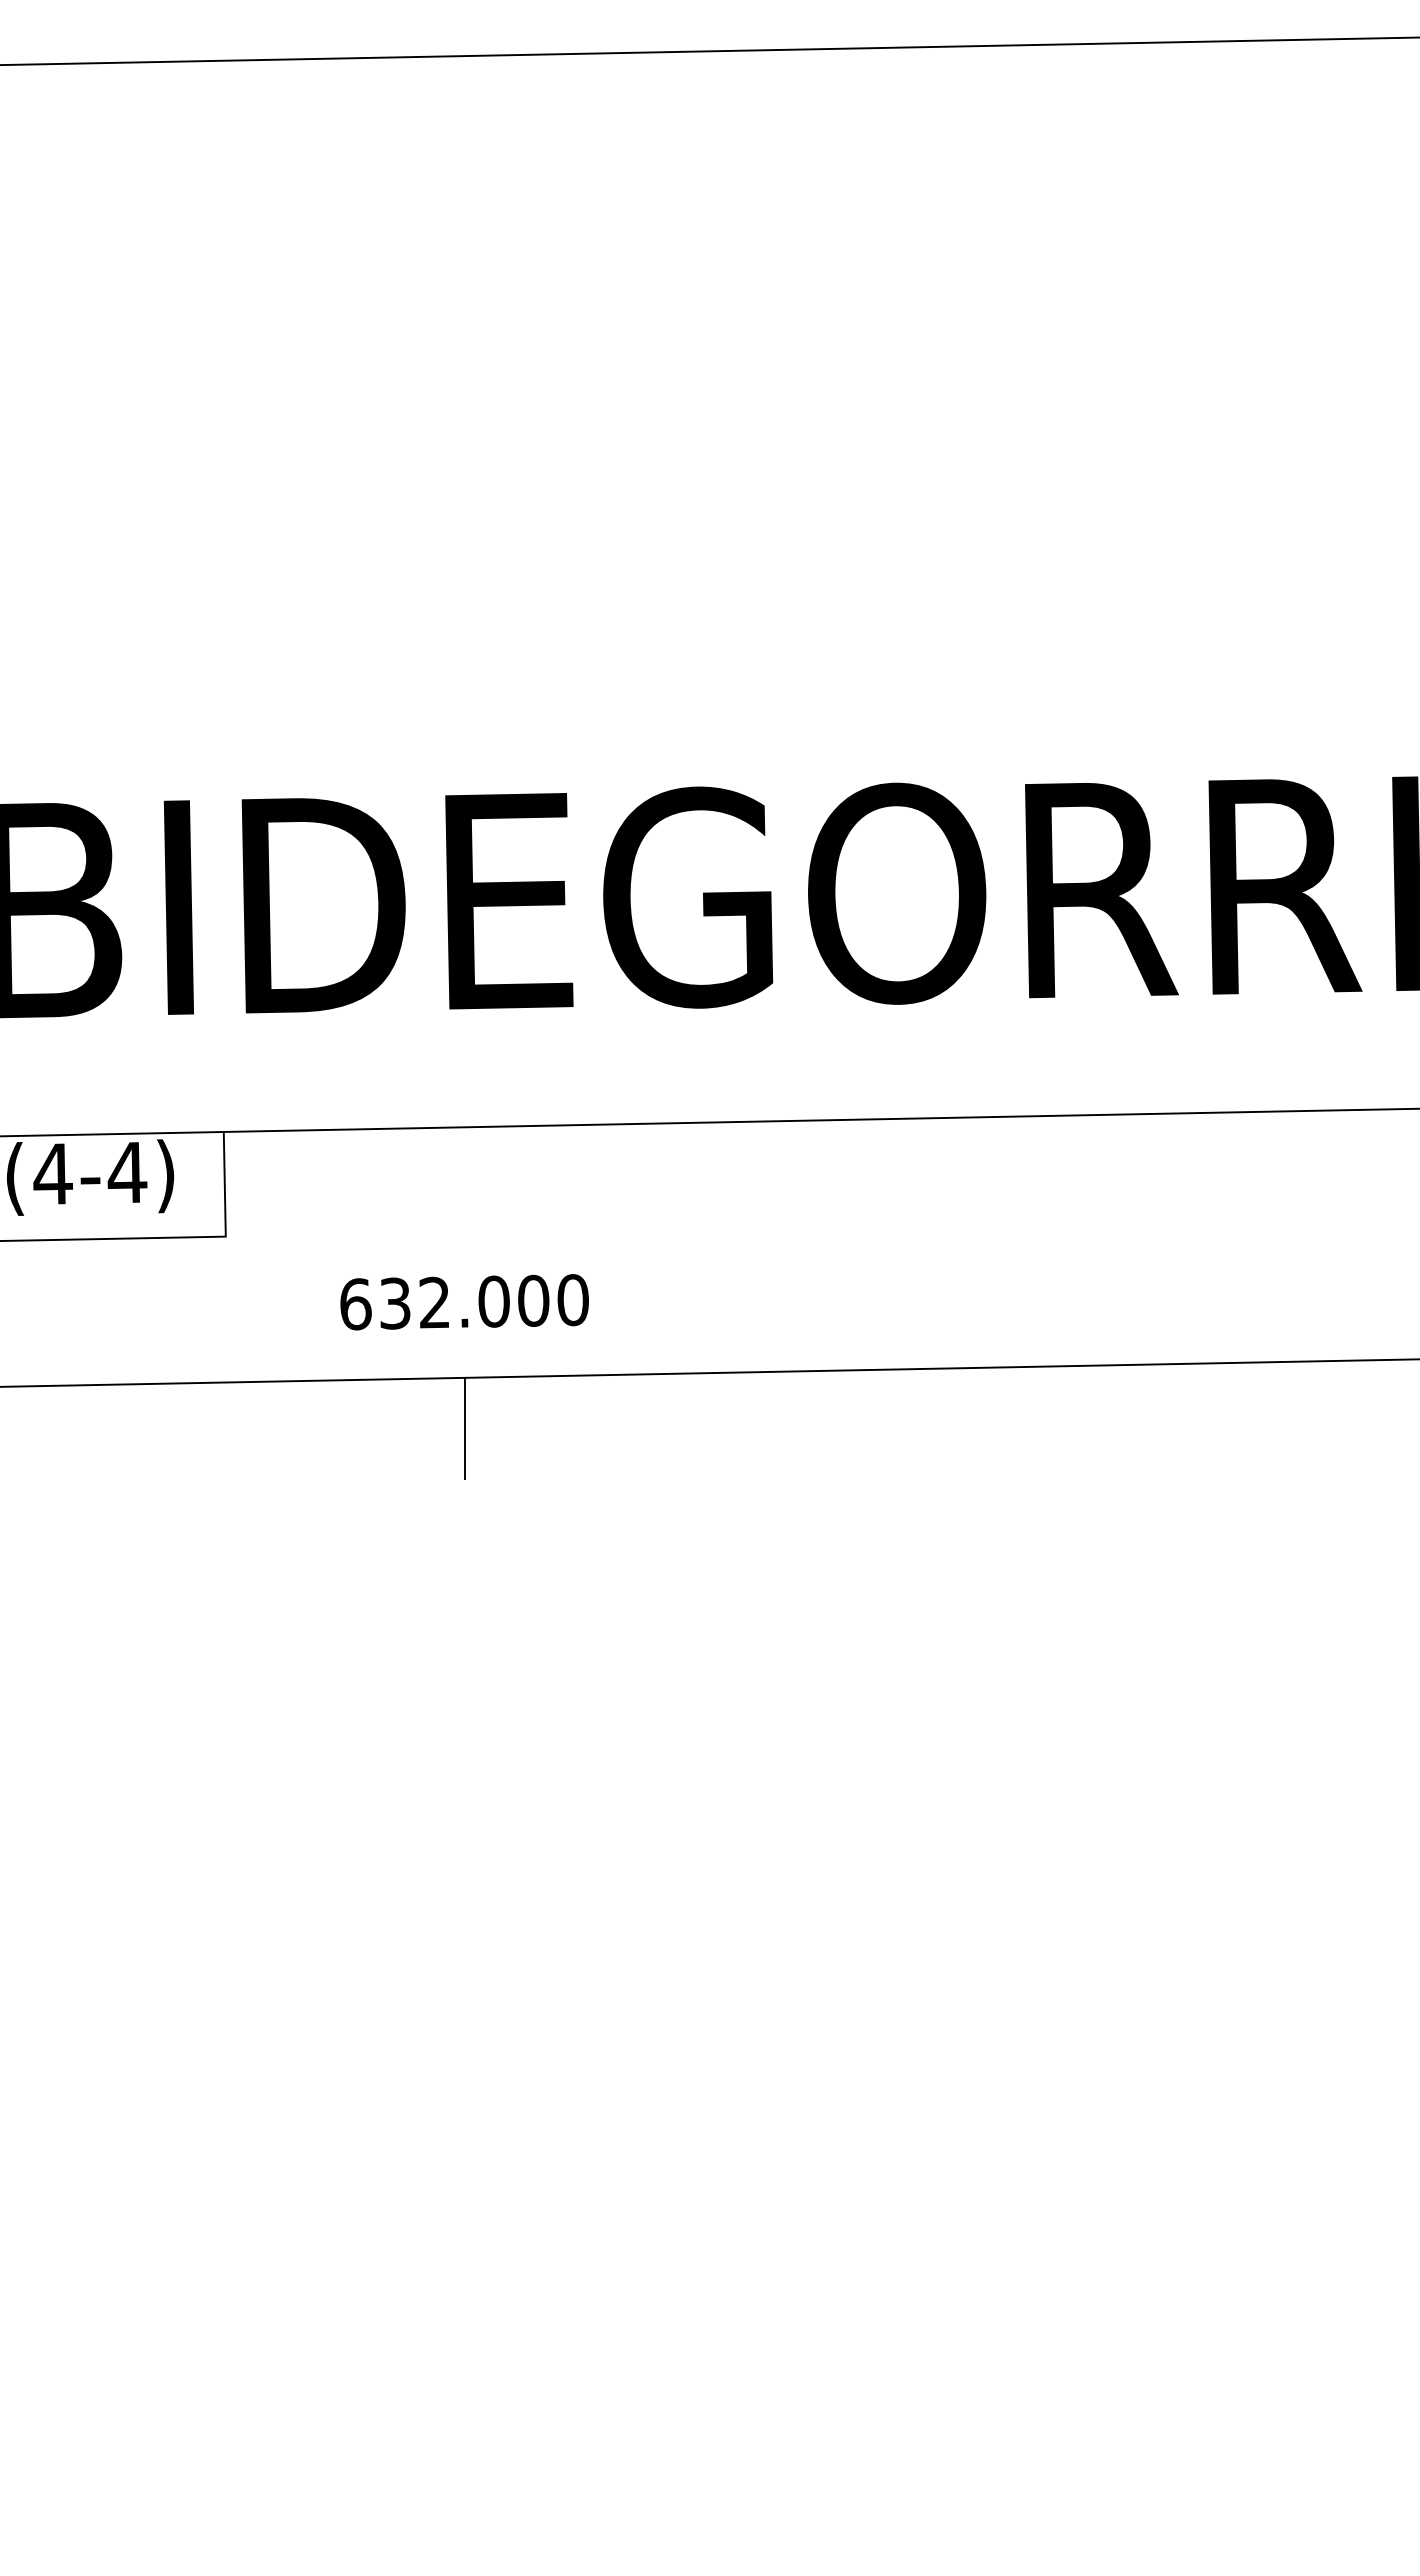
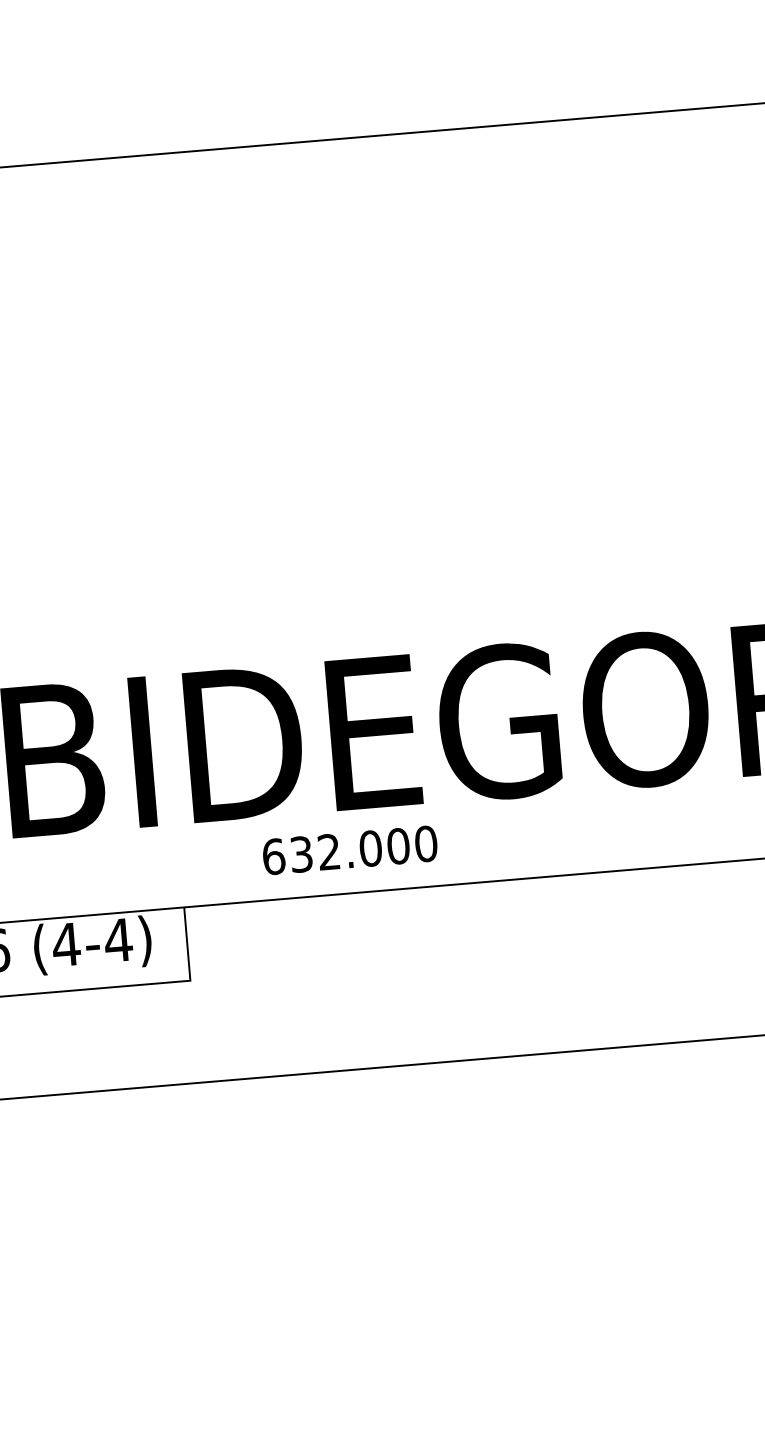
text: (464, 1302) -> (350, 850), moved
line: (465, 1427) -> (367, 1103), removed

